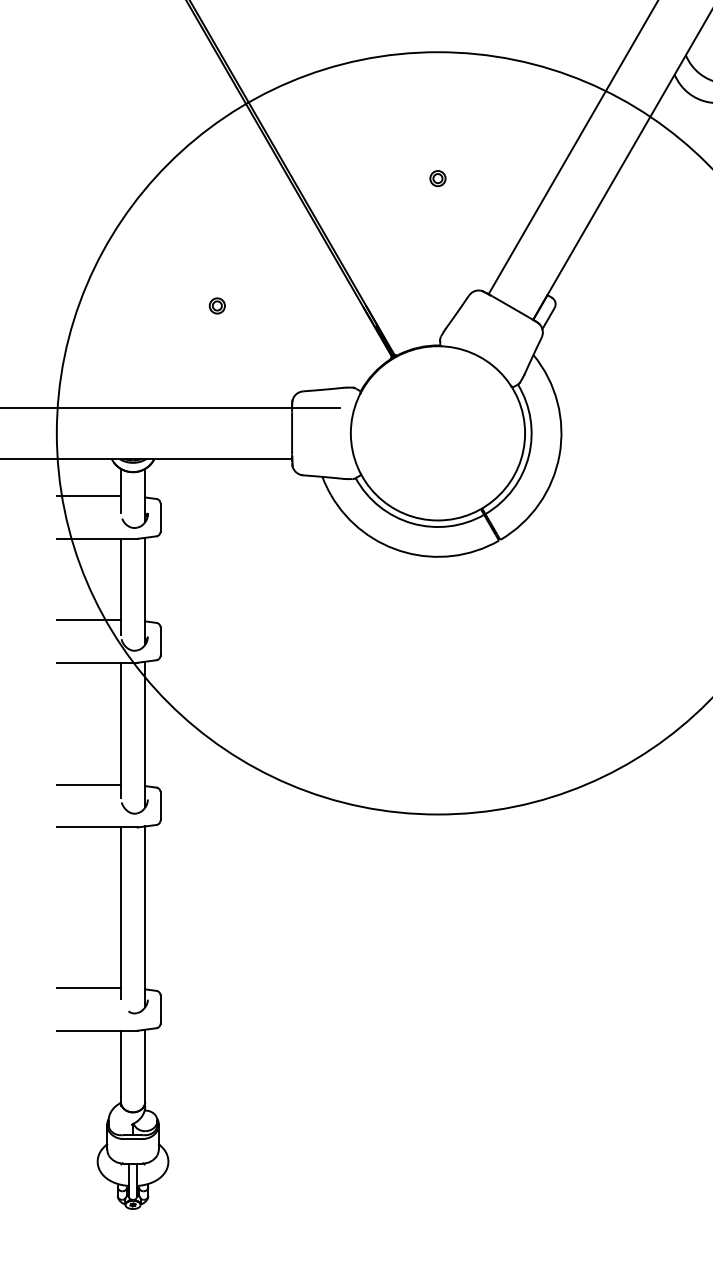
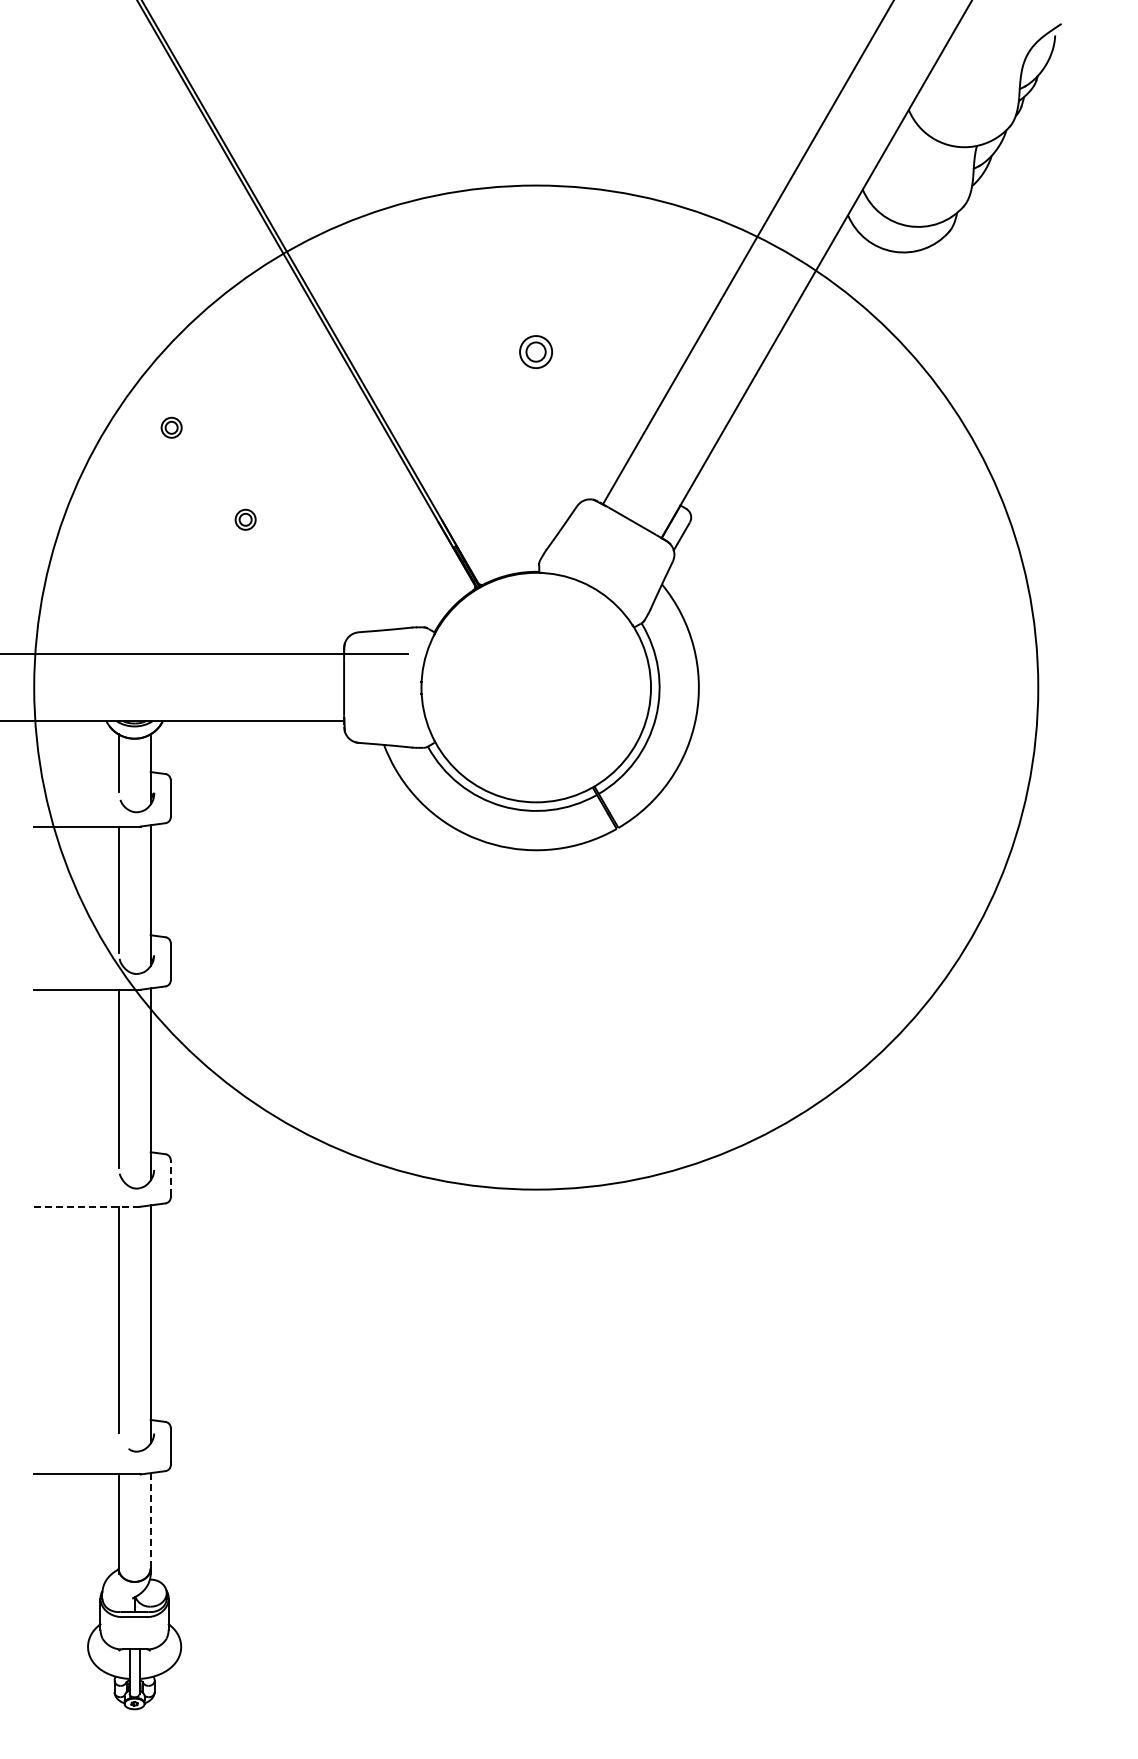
part: (438, 178) -> (536, 351), size x1.6
part: (161, 235) -> (171, 427), added
line: (88, 496) -> (76, 770), removed
line: (88, 620) -> (76, 933), removed
line: (88, 784) -> (76, 1150), removed
line: (160, 806) -> (170, 1178), solid -> dashed
line: (97, 827) -> (87, 1206), solid -> dashed
line: (88, 988) -> (76, 1418), removed
line: (145, 1065) -> (150, 1520), solid -> dashed

